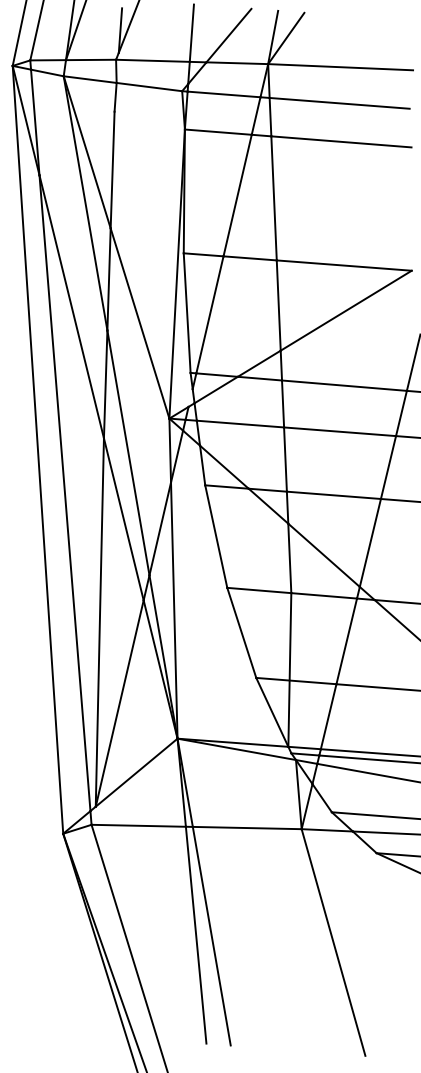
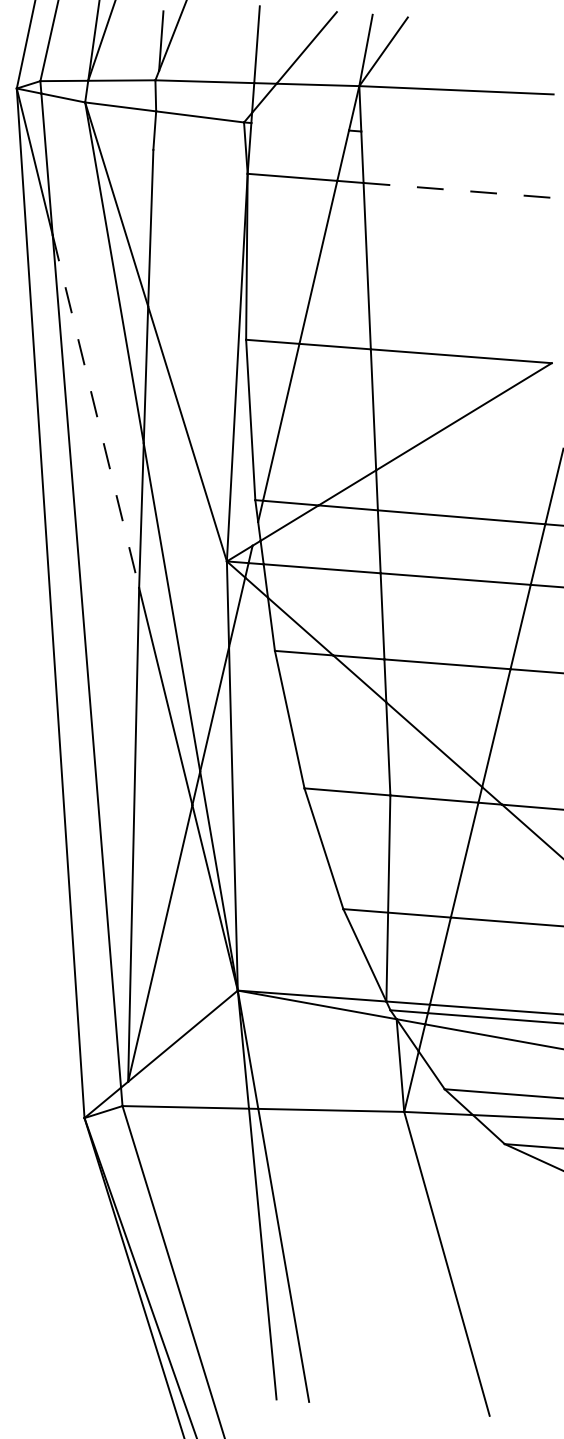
line: (223, 94) -> (299, 126), removed
line: (339, 102) -> (454, 137), removed
line: (341, 141) -> (457, 189), solid -> dashed
line: (71, 307) -> (95, 412), solid -> dashed

